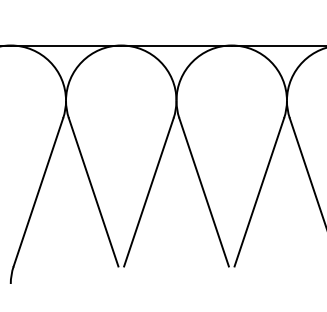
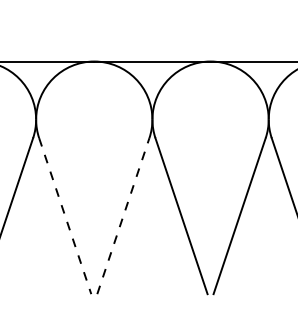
line: (149, 191) -> (124, 215), solid -> dashed
line: (93, 192) -> (65, 216), solid -> dashed

